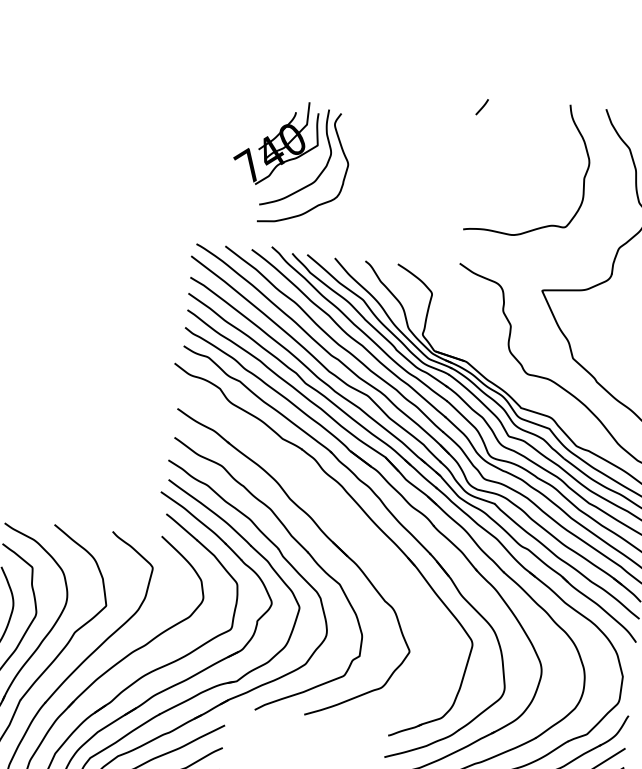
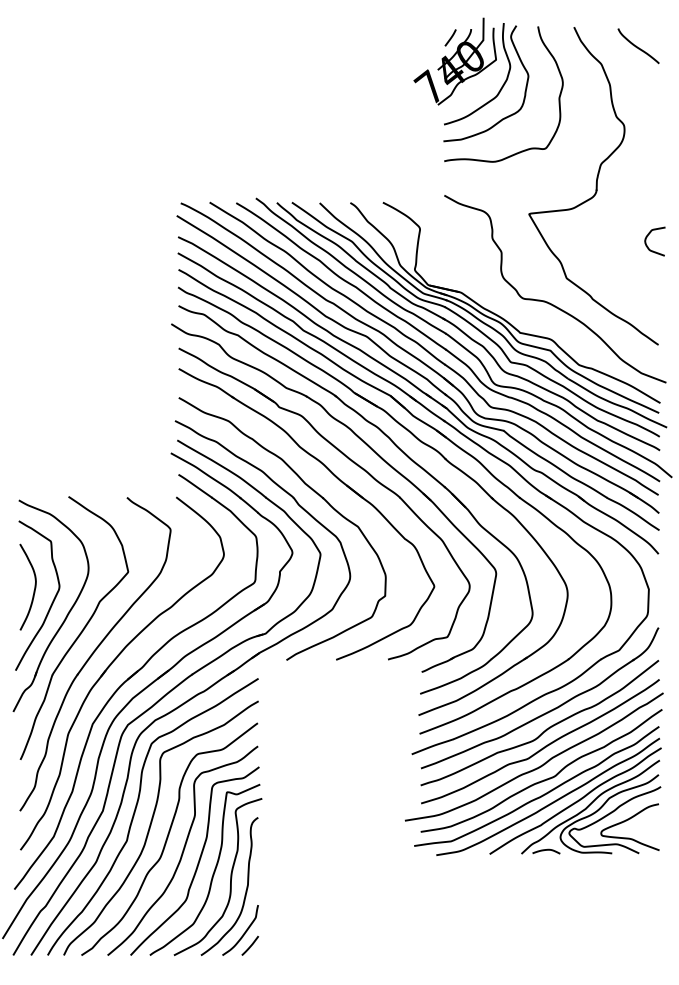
part: (291, 162) -> (471, 79), moved
part: (341, 520) -> (353, 463), added

